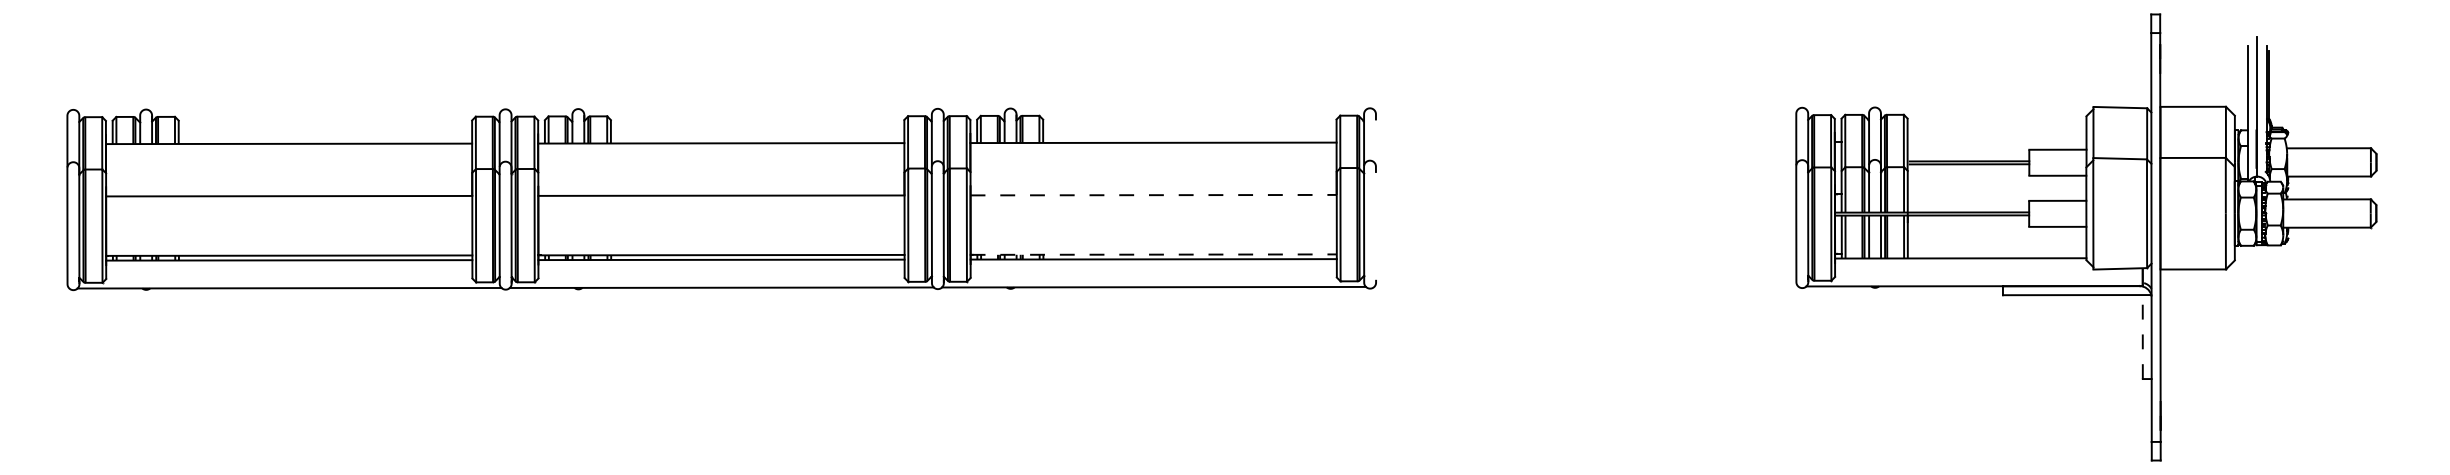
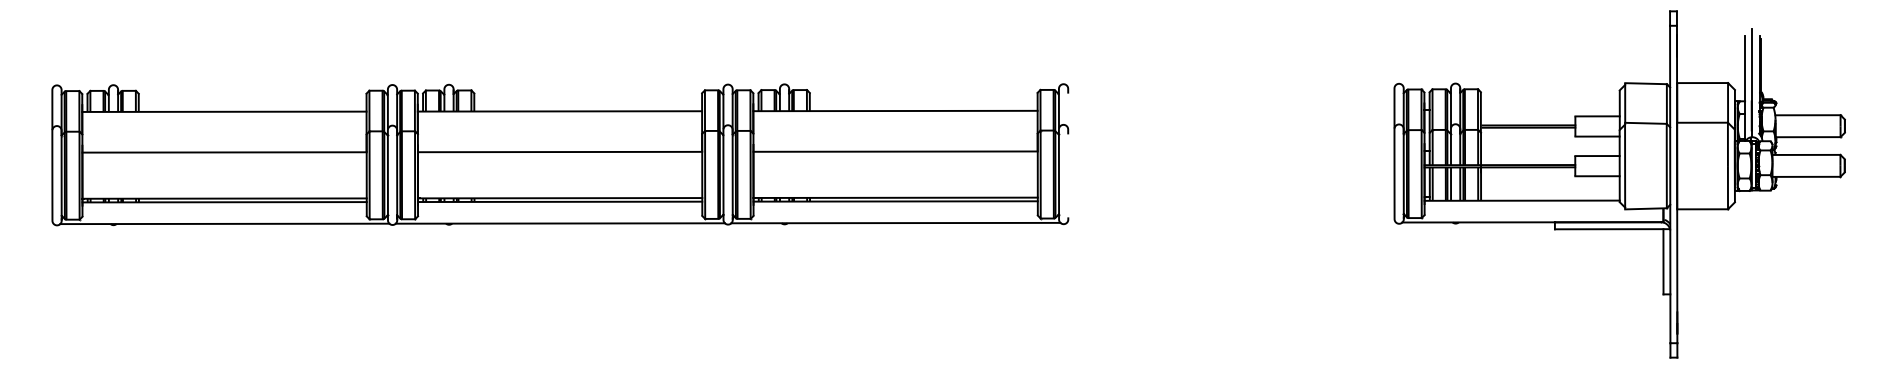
line: (1154, 195) -> (896, 151), dashed -> solid
line: (1154, 254) -> (896, 197), dashed -> solid
line: (2142, 336) -> (1663, 261), dashed -> solid

